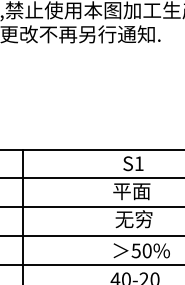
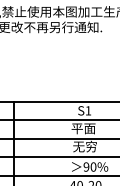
text: (136, 250) -> (86, 166), 50% -> 90%

